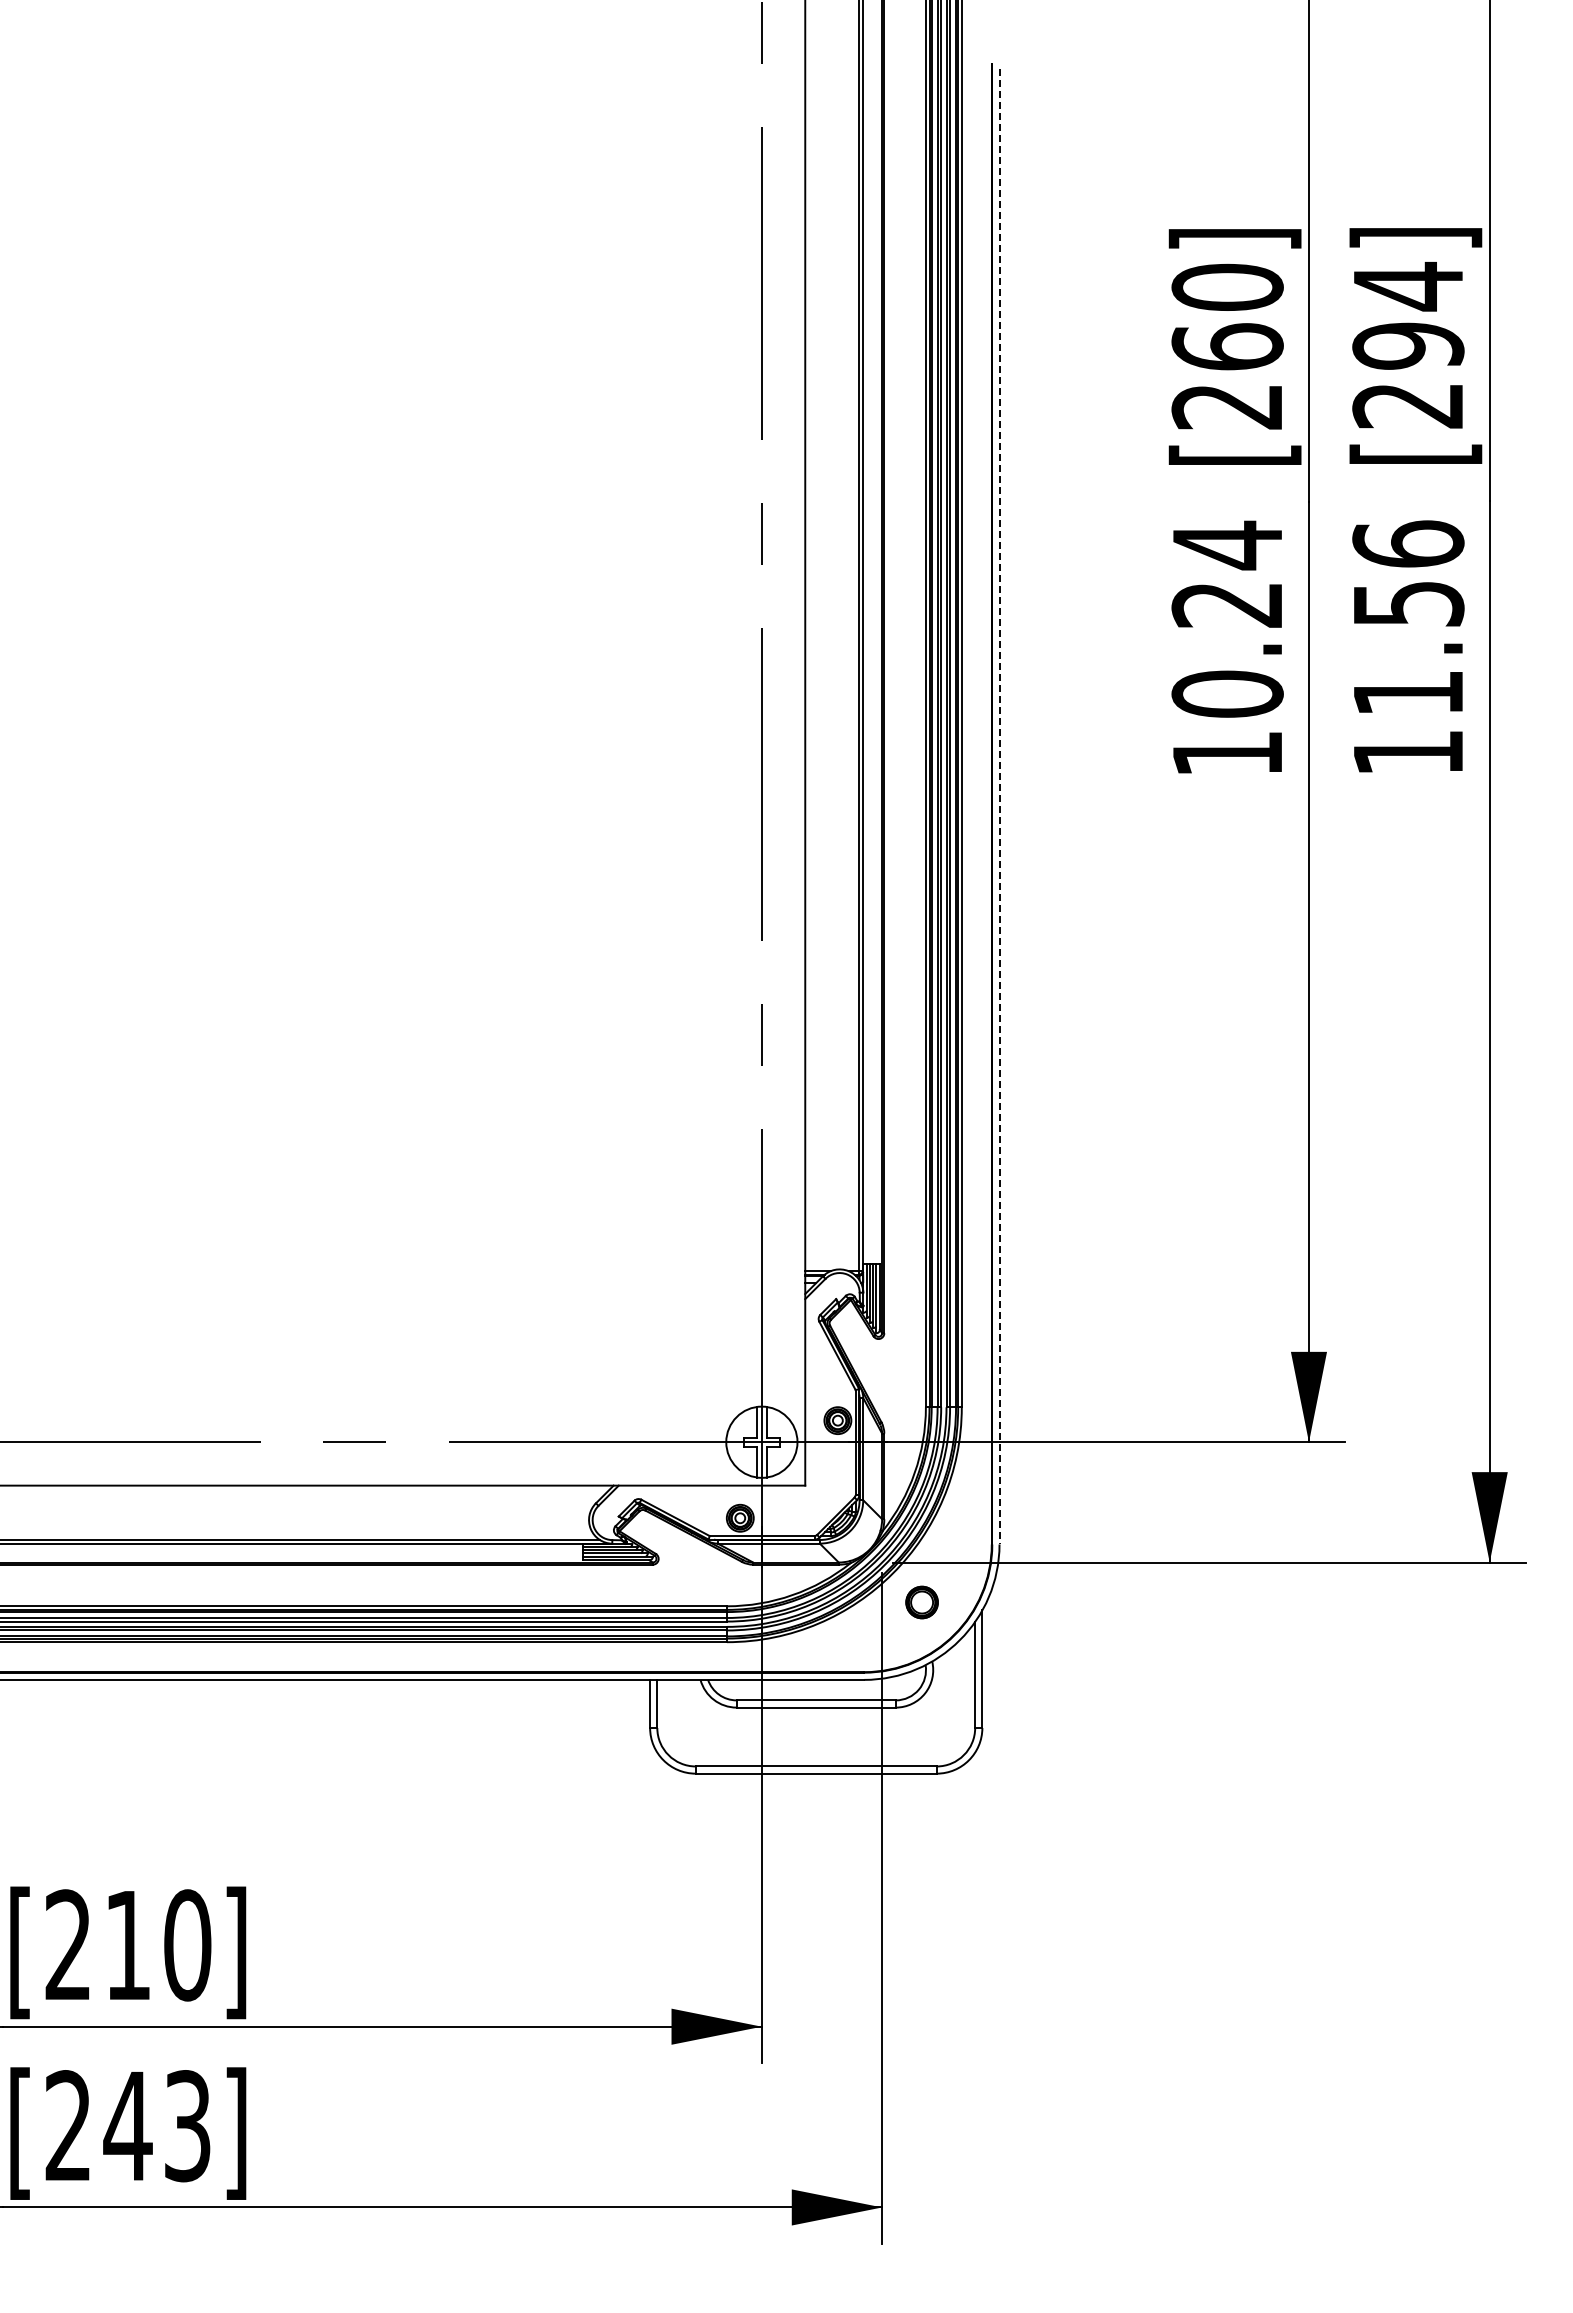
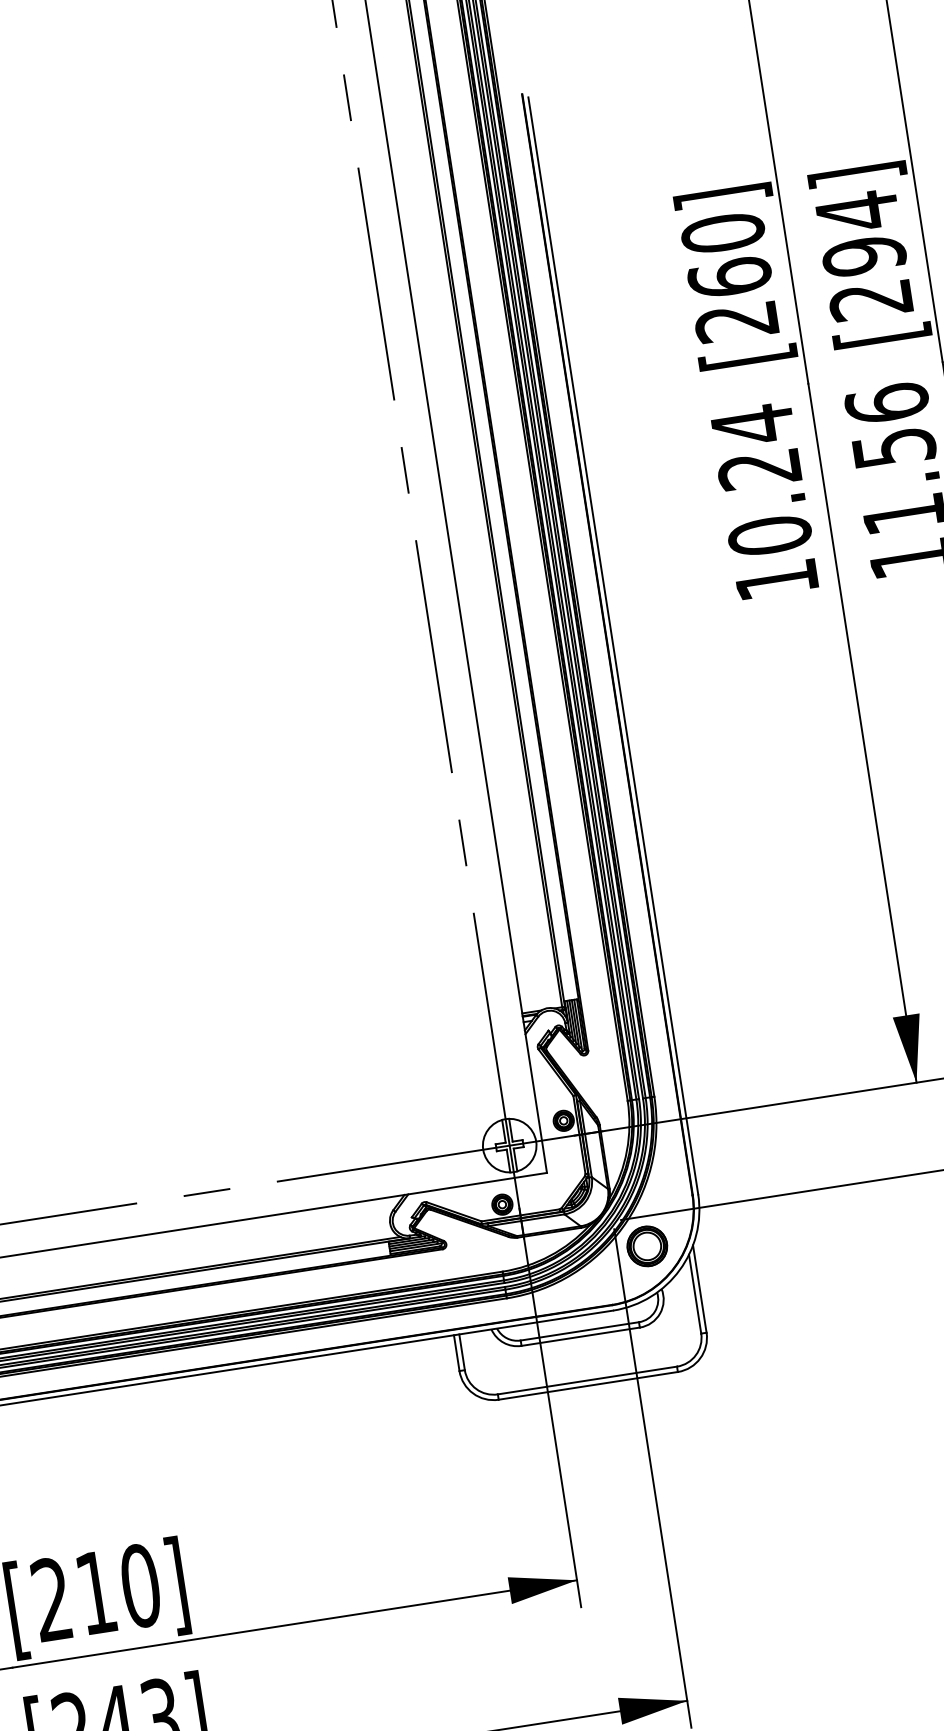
line: (999, 806) -> (613, 645), dashed -> solid
part: (921, 1602) -> (646, 1246), size x1.67

